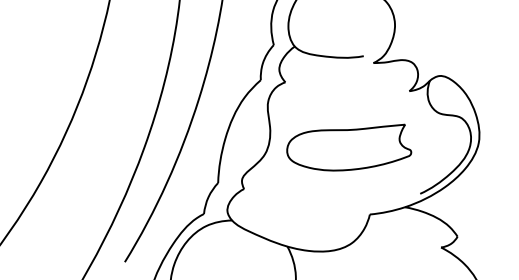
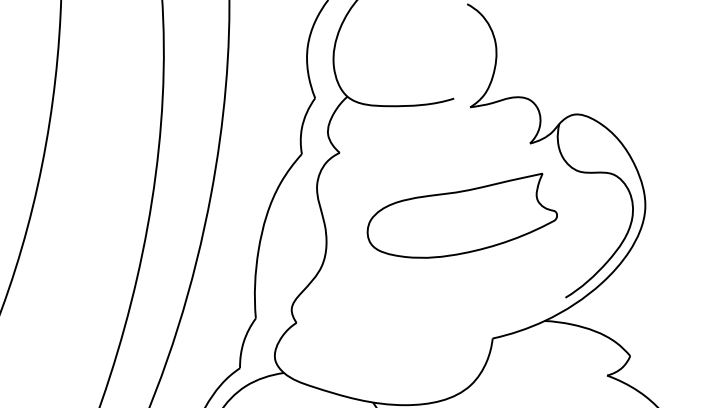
part: (349, 147) -> (462, 218), moved

